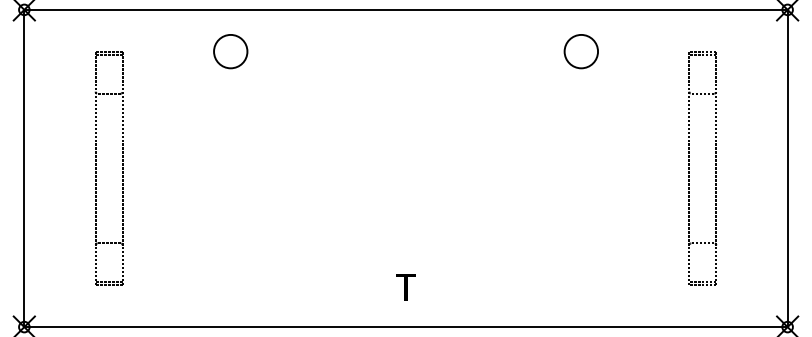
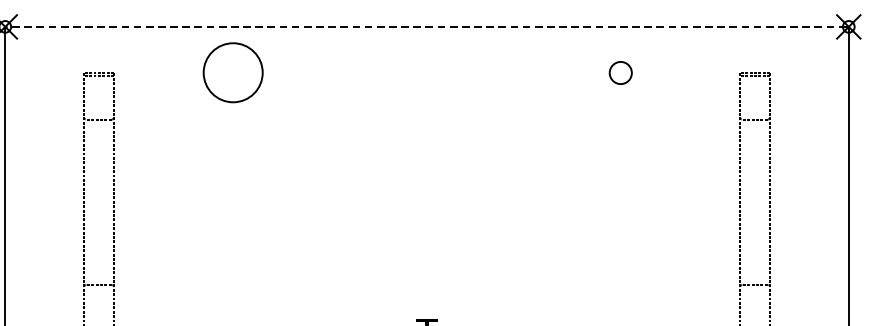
line: (405, 9) -> (426, 26), solid -> dashed
circle: (230, 51) -> (233, 72), size x1.6
circle: (581, 51) -> (620, 72), size x0.6

